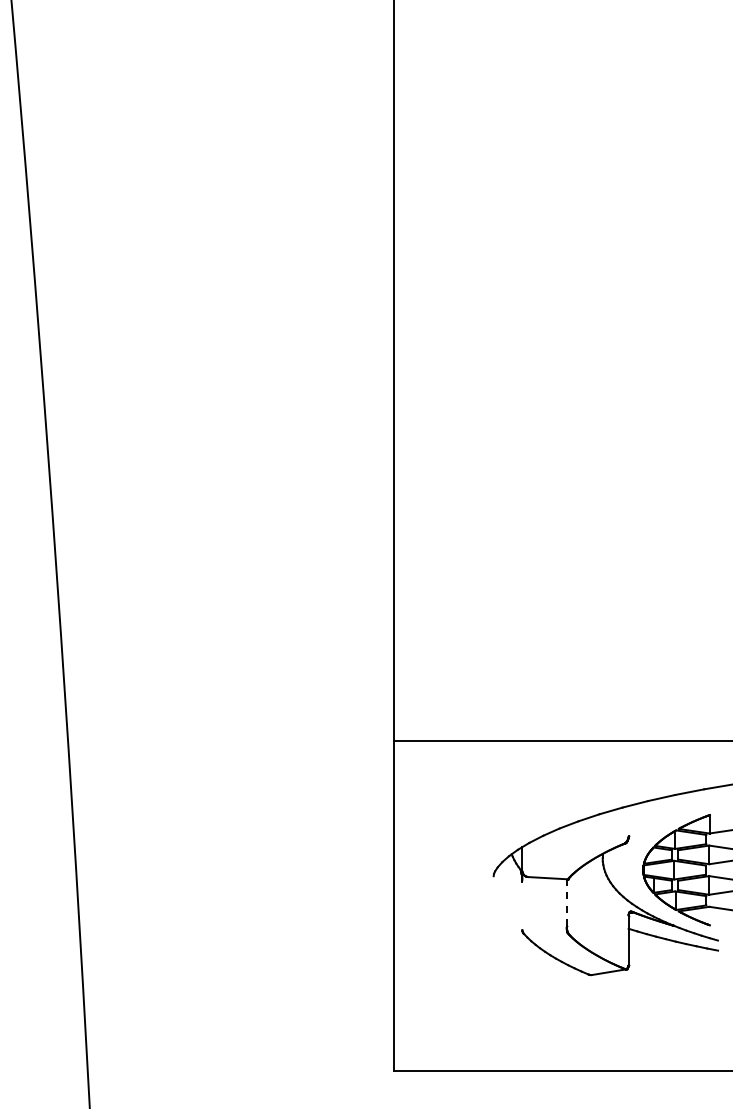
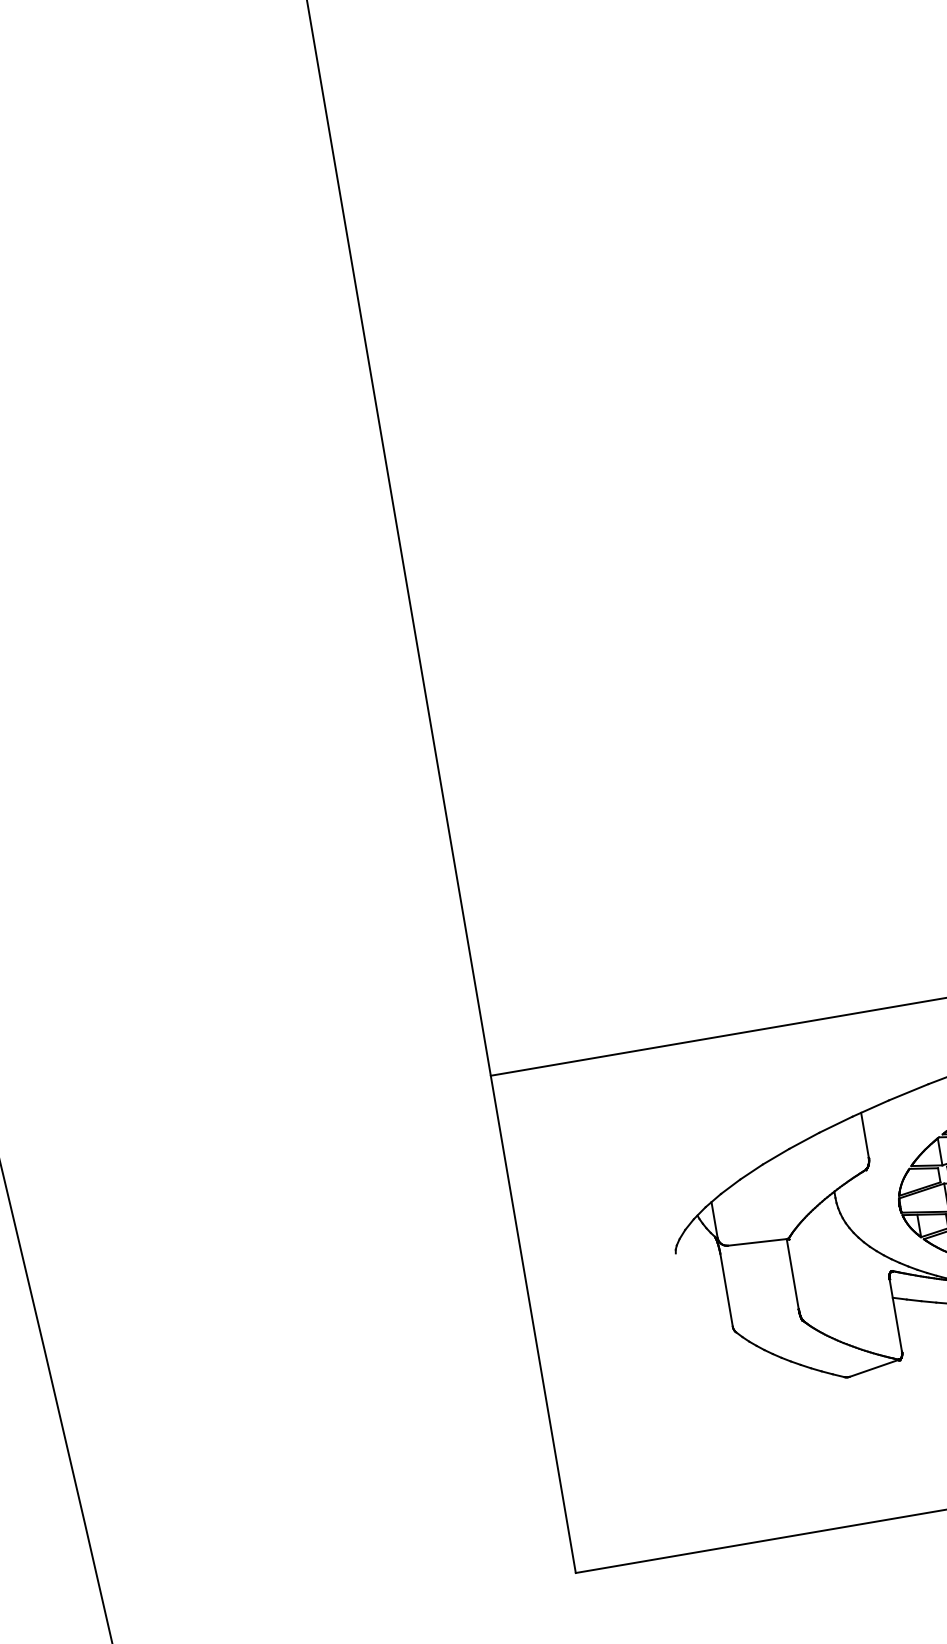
line: (628, 821) -> (864, 1136), added
line: (566, 902) -> (792, 1274), dashed -> solid
line: (522, 905) -> (726, 1290), added

